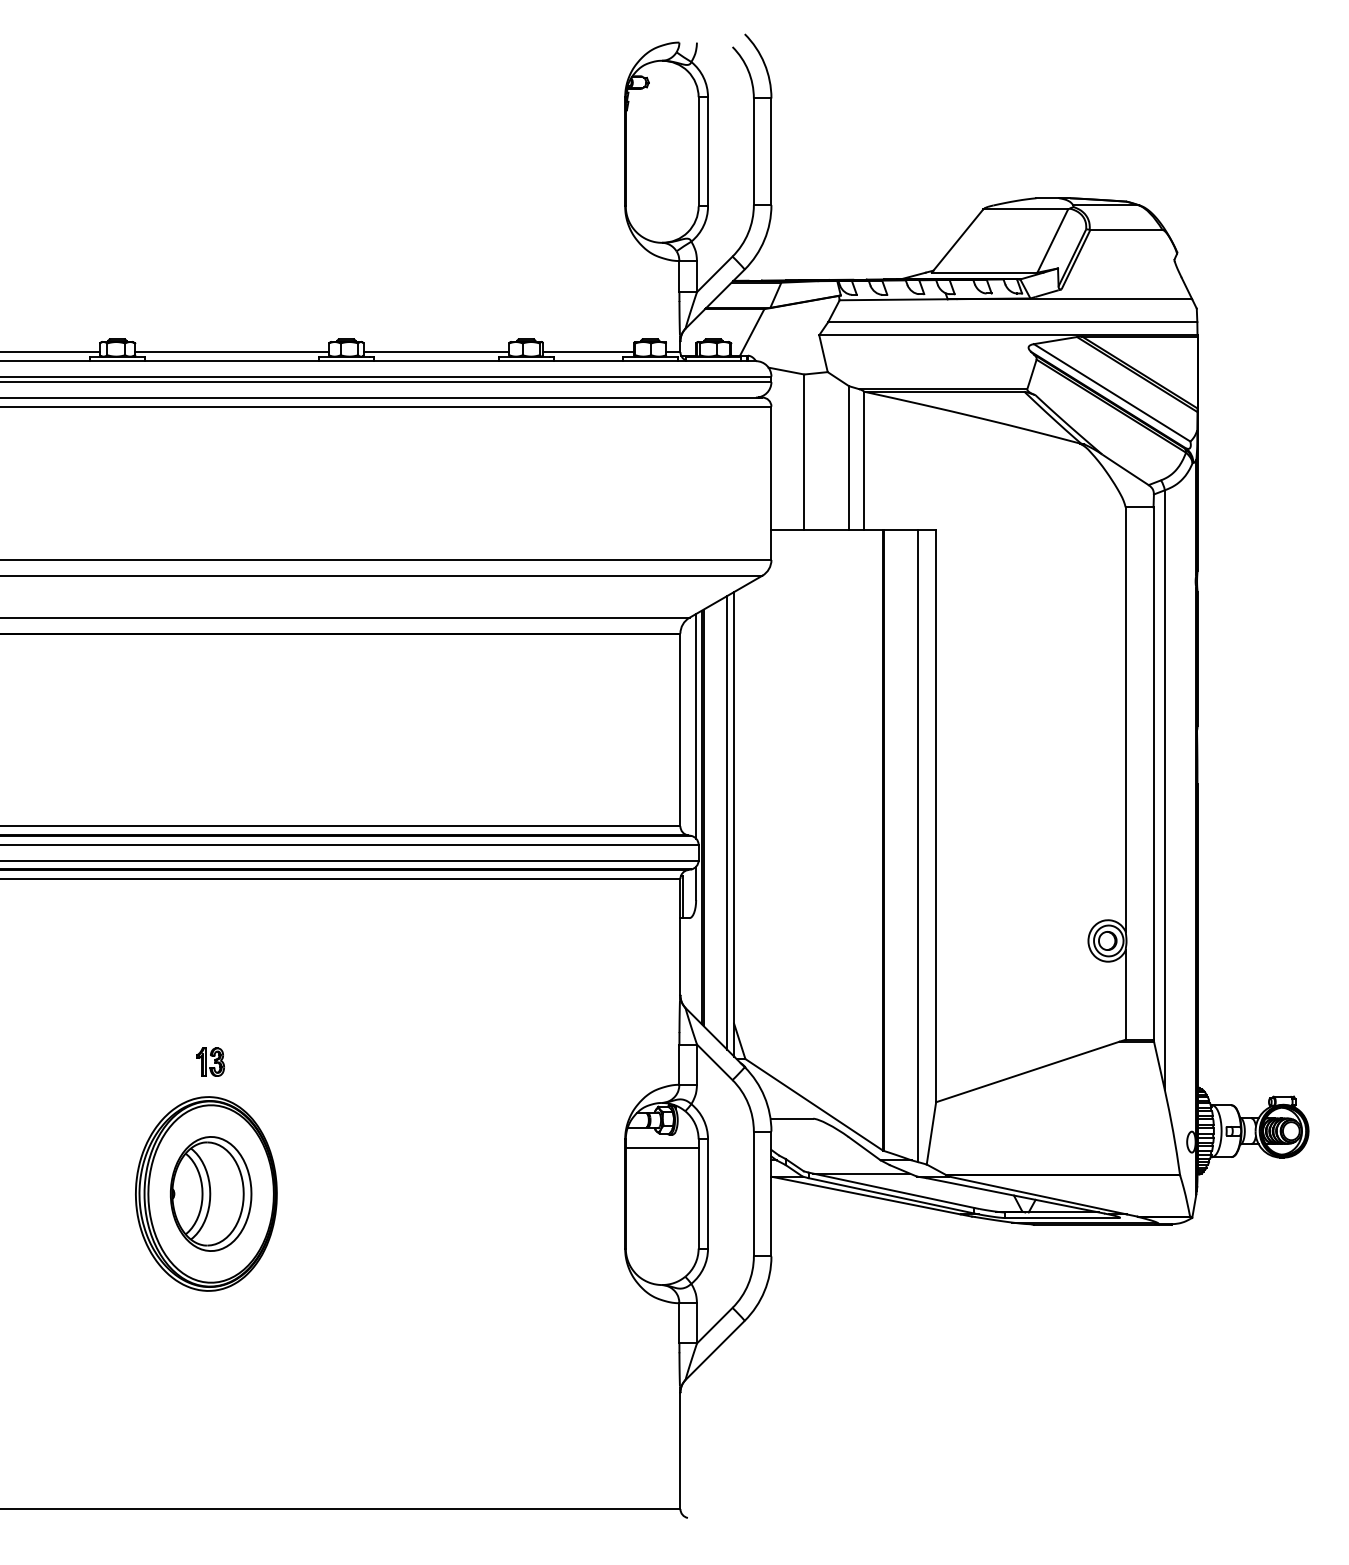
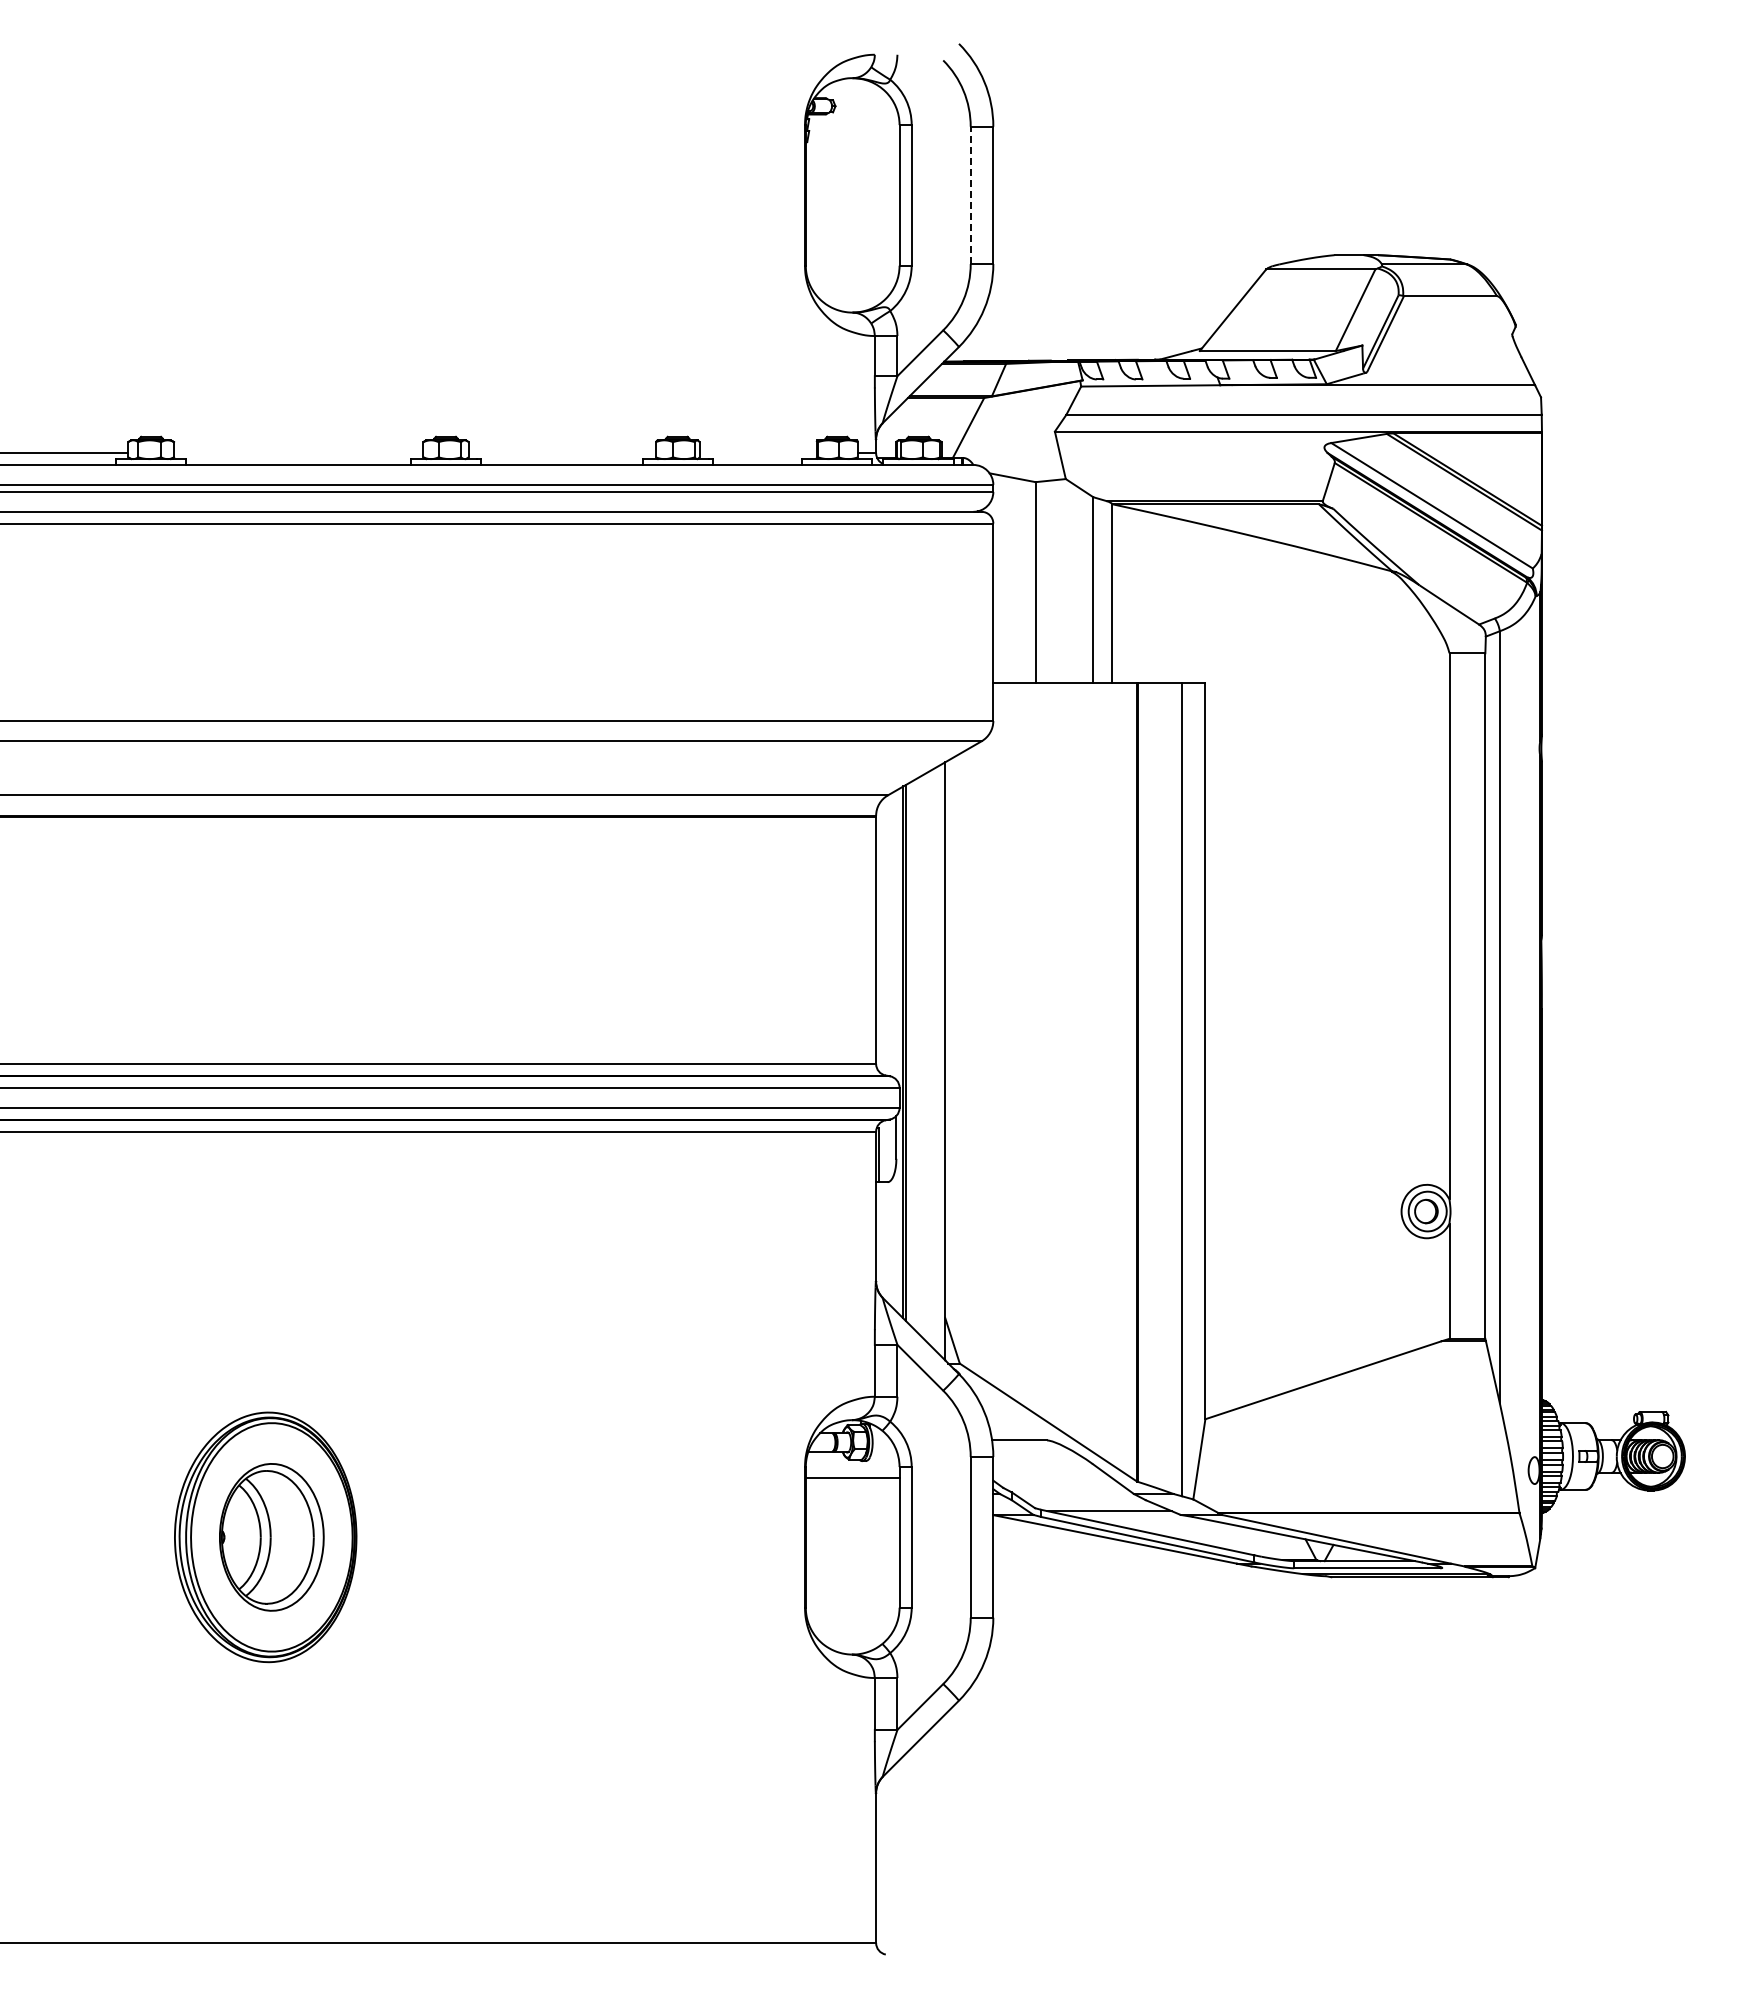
line: (753, 151) -> (970, 195), solid -> dashed
line: (231, 352) -> (298, 453), removed
line: (436, 352) -> (561, 453), removed
line: (588, 352) -> (757, 453), removed
line: (696, 725) -> (896, 934), removed
line: (727, 822) -> (936, 1059), removed
part: (210, 1062) -> (271, 1367), removed

